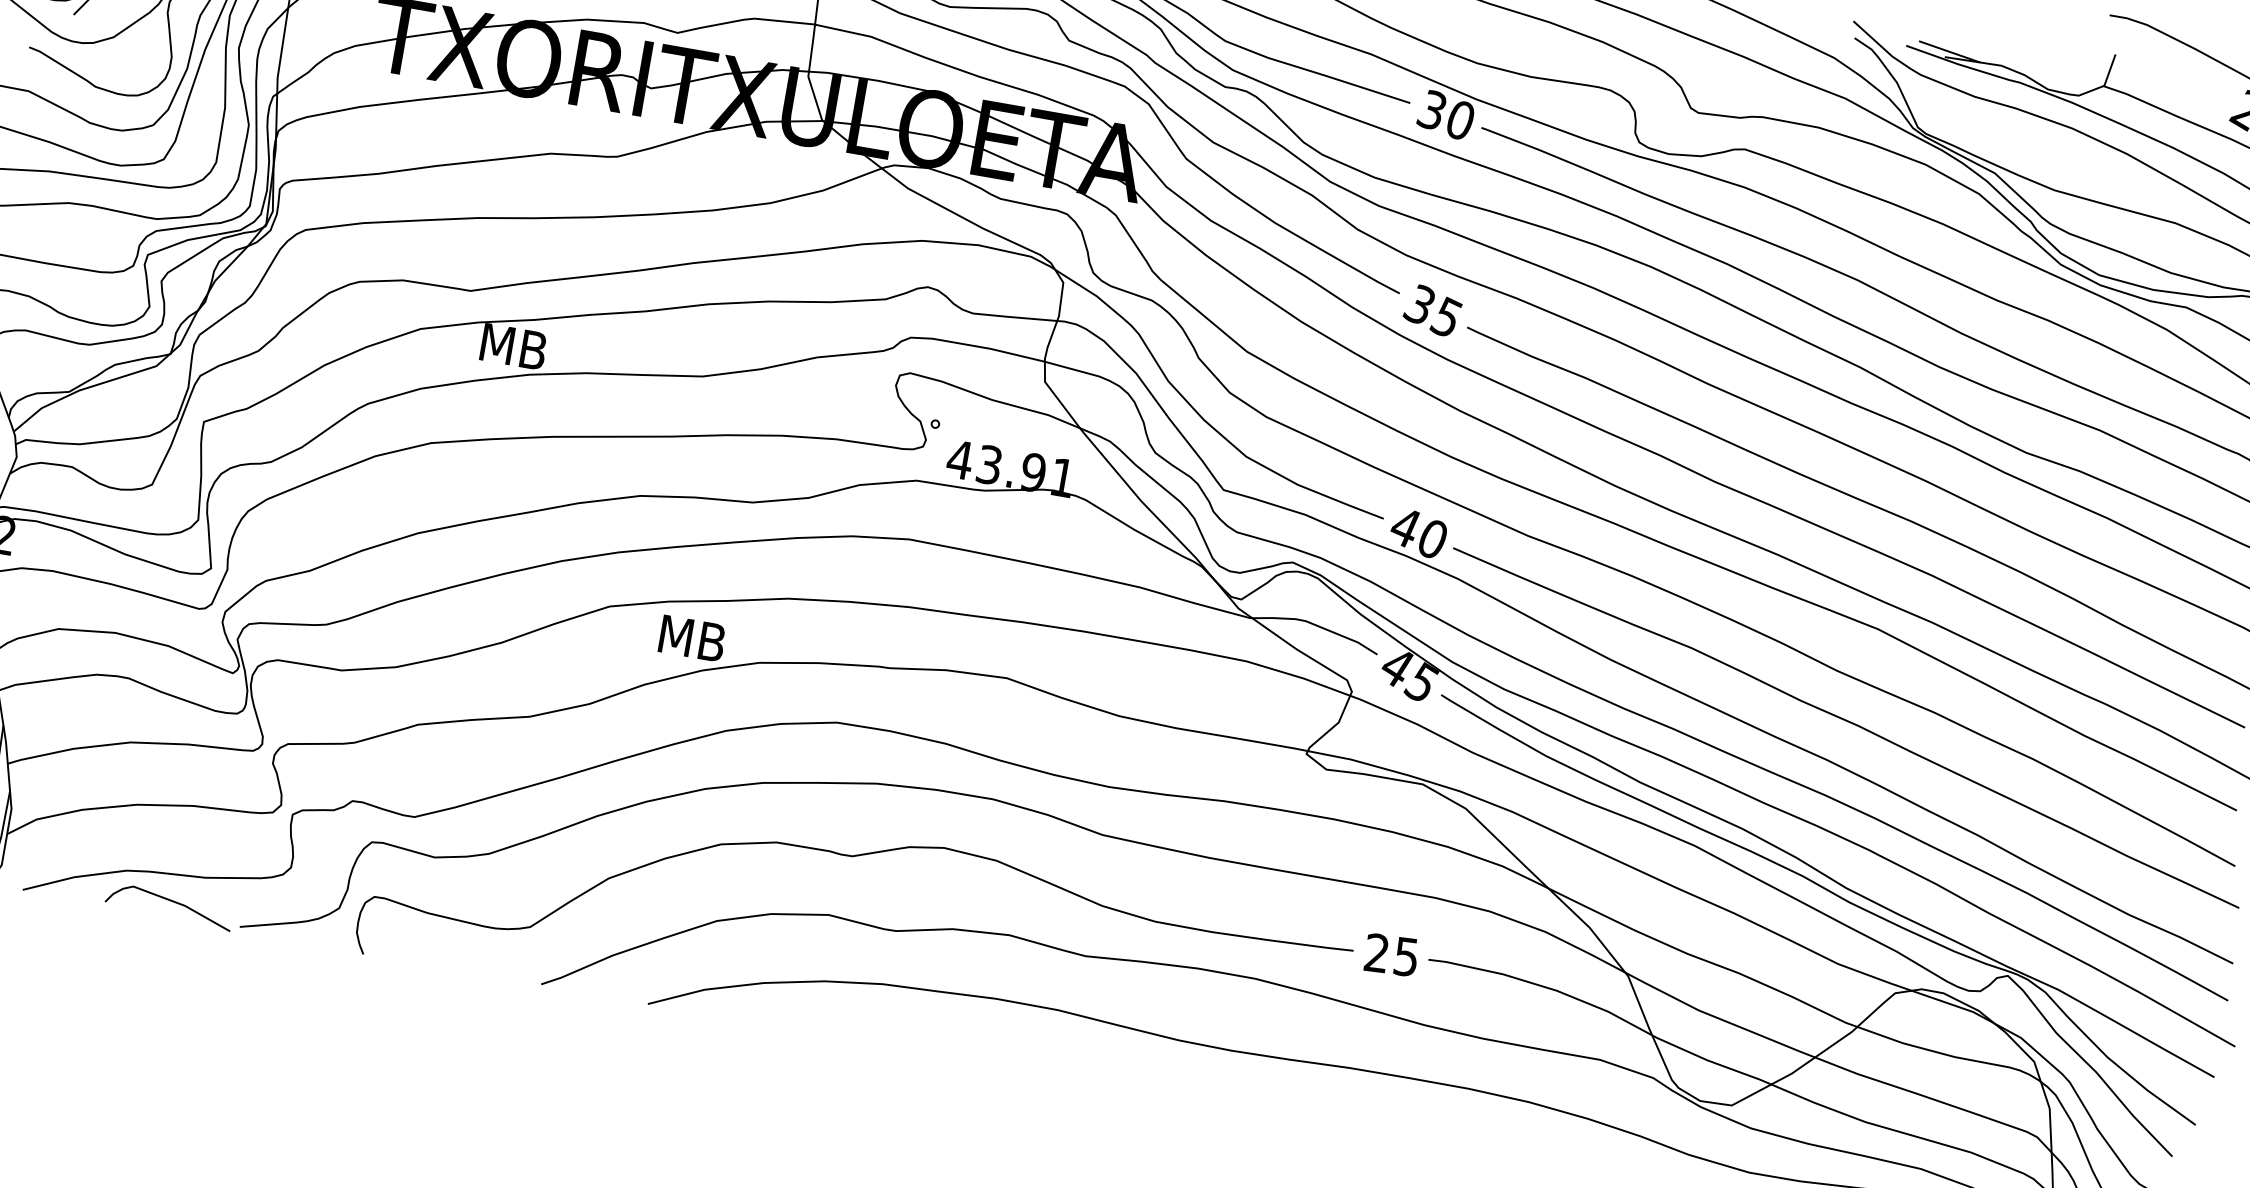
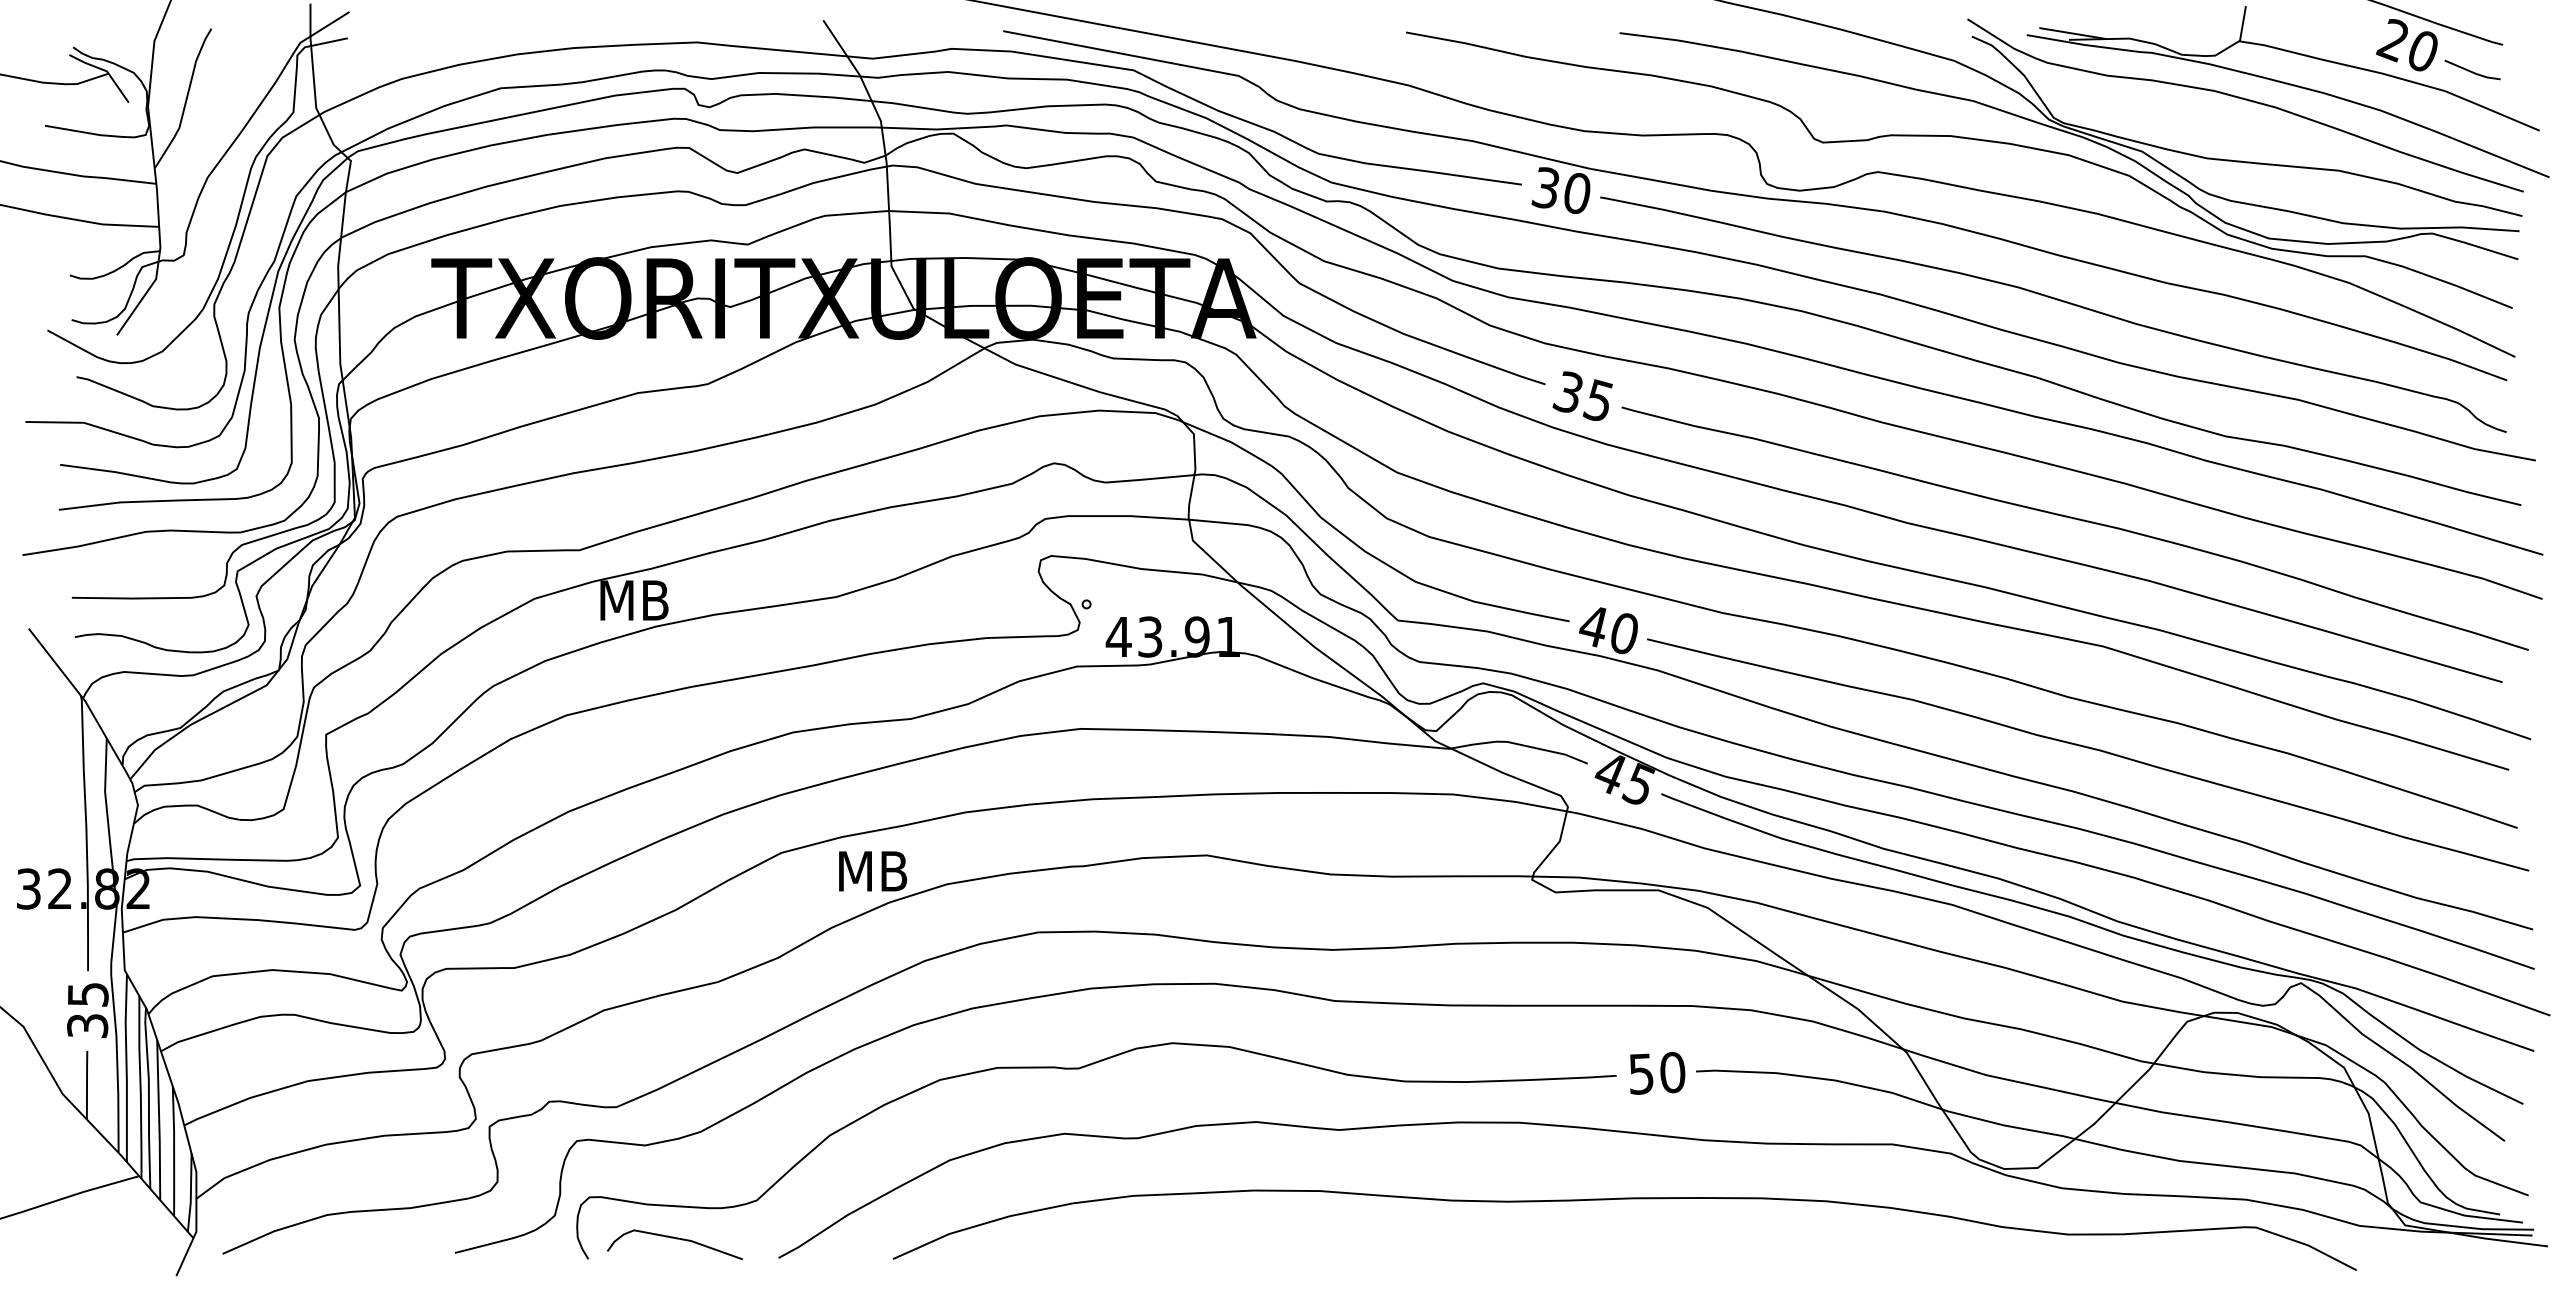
curve: (171, 902) -> (676, 1239), moved
text: (1391, 955) -> (1656, 1073), 25 -> 50

